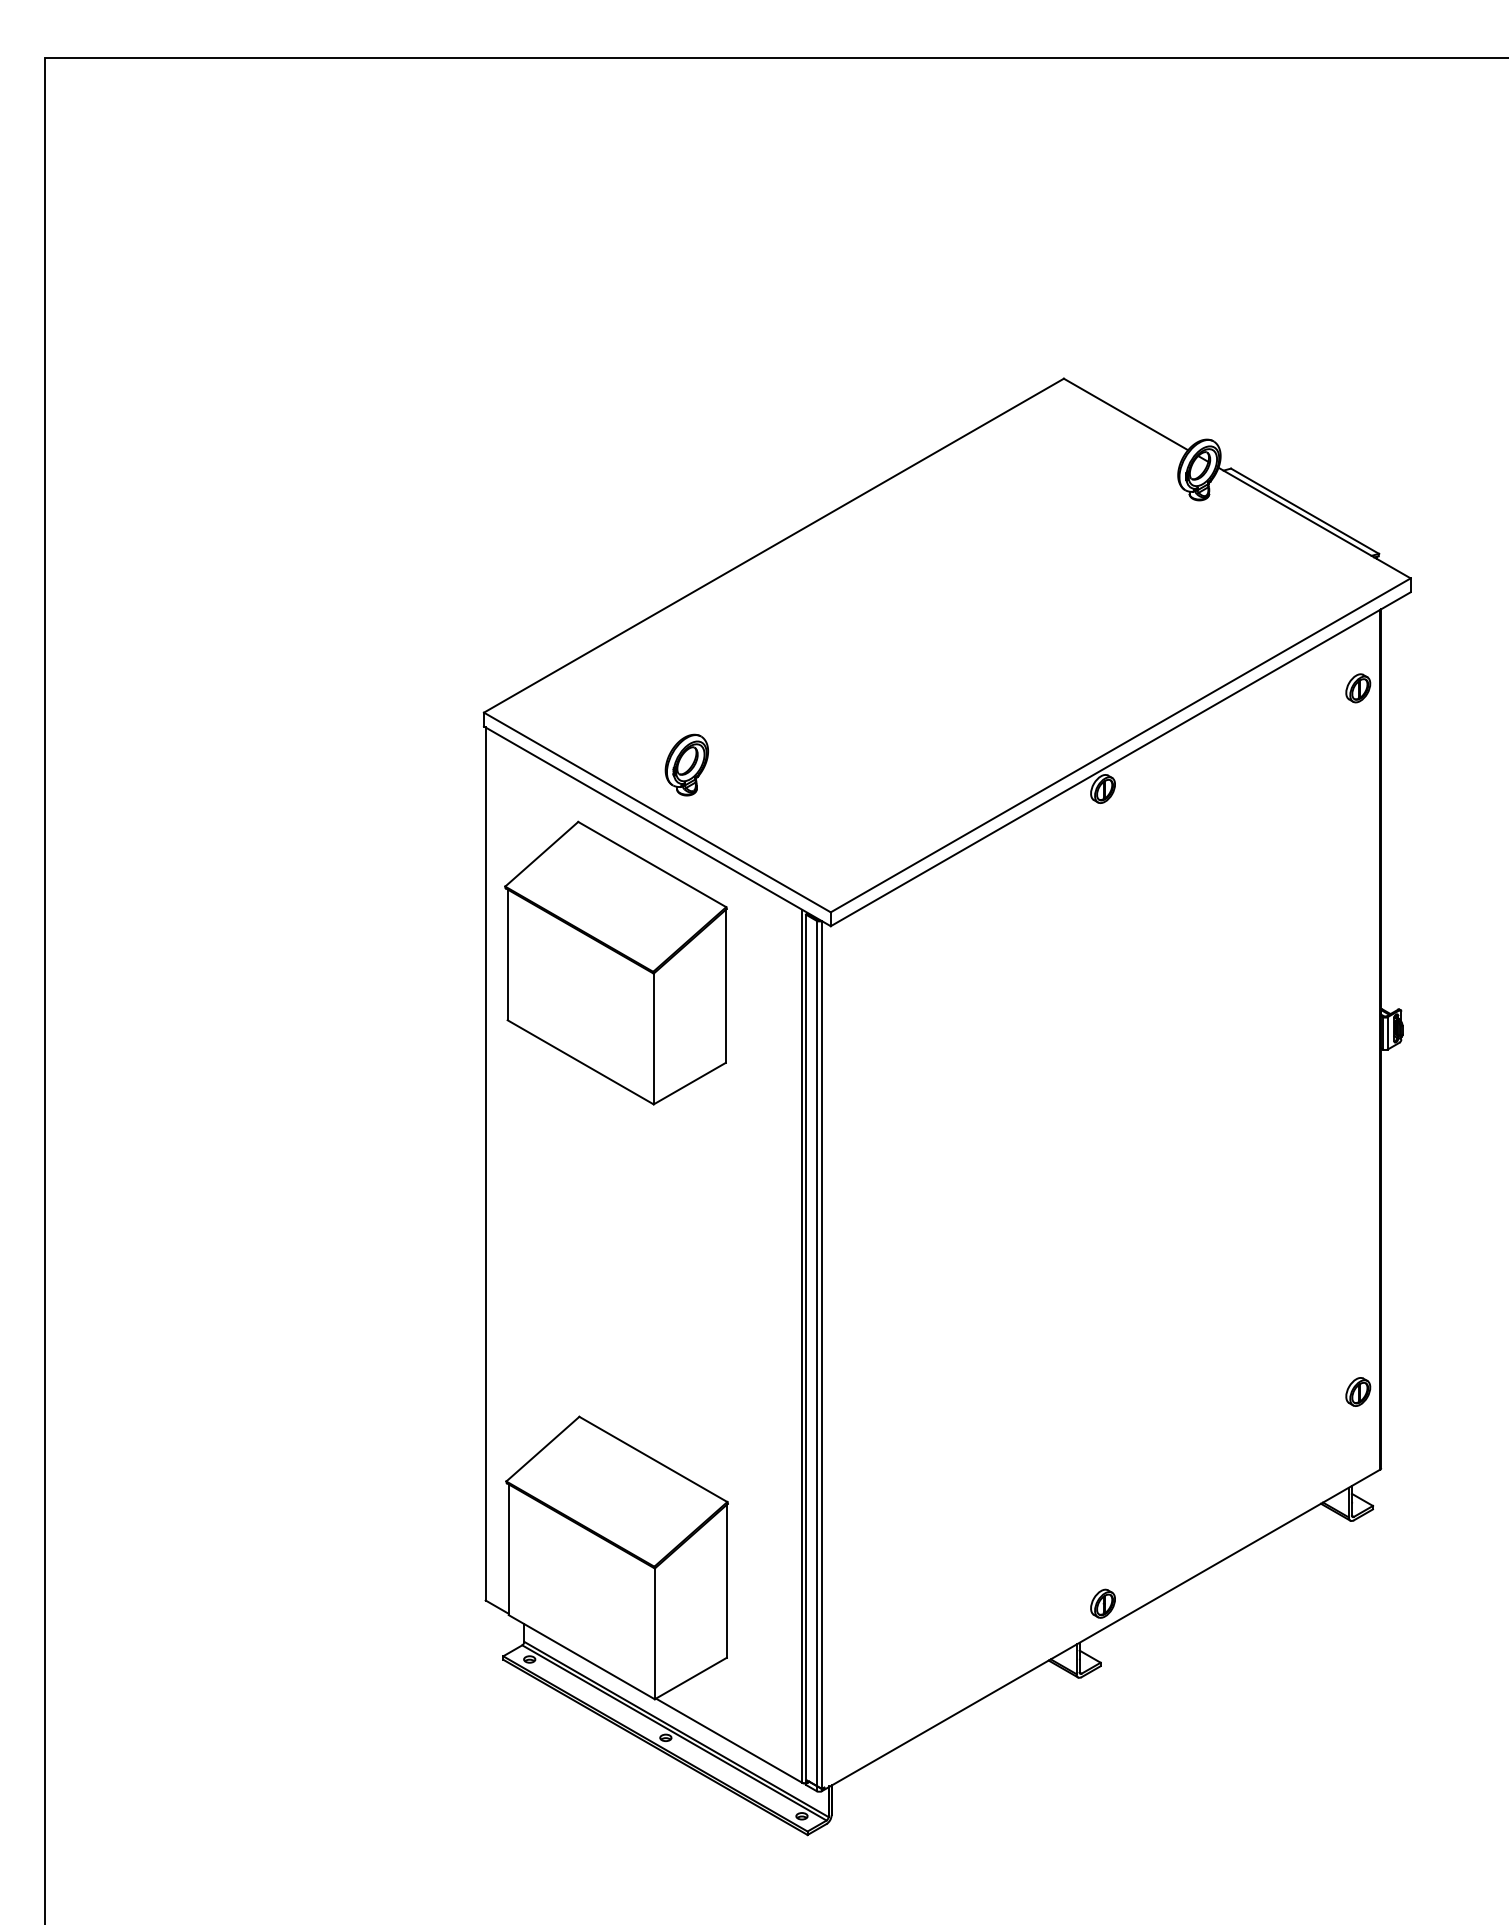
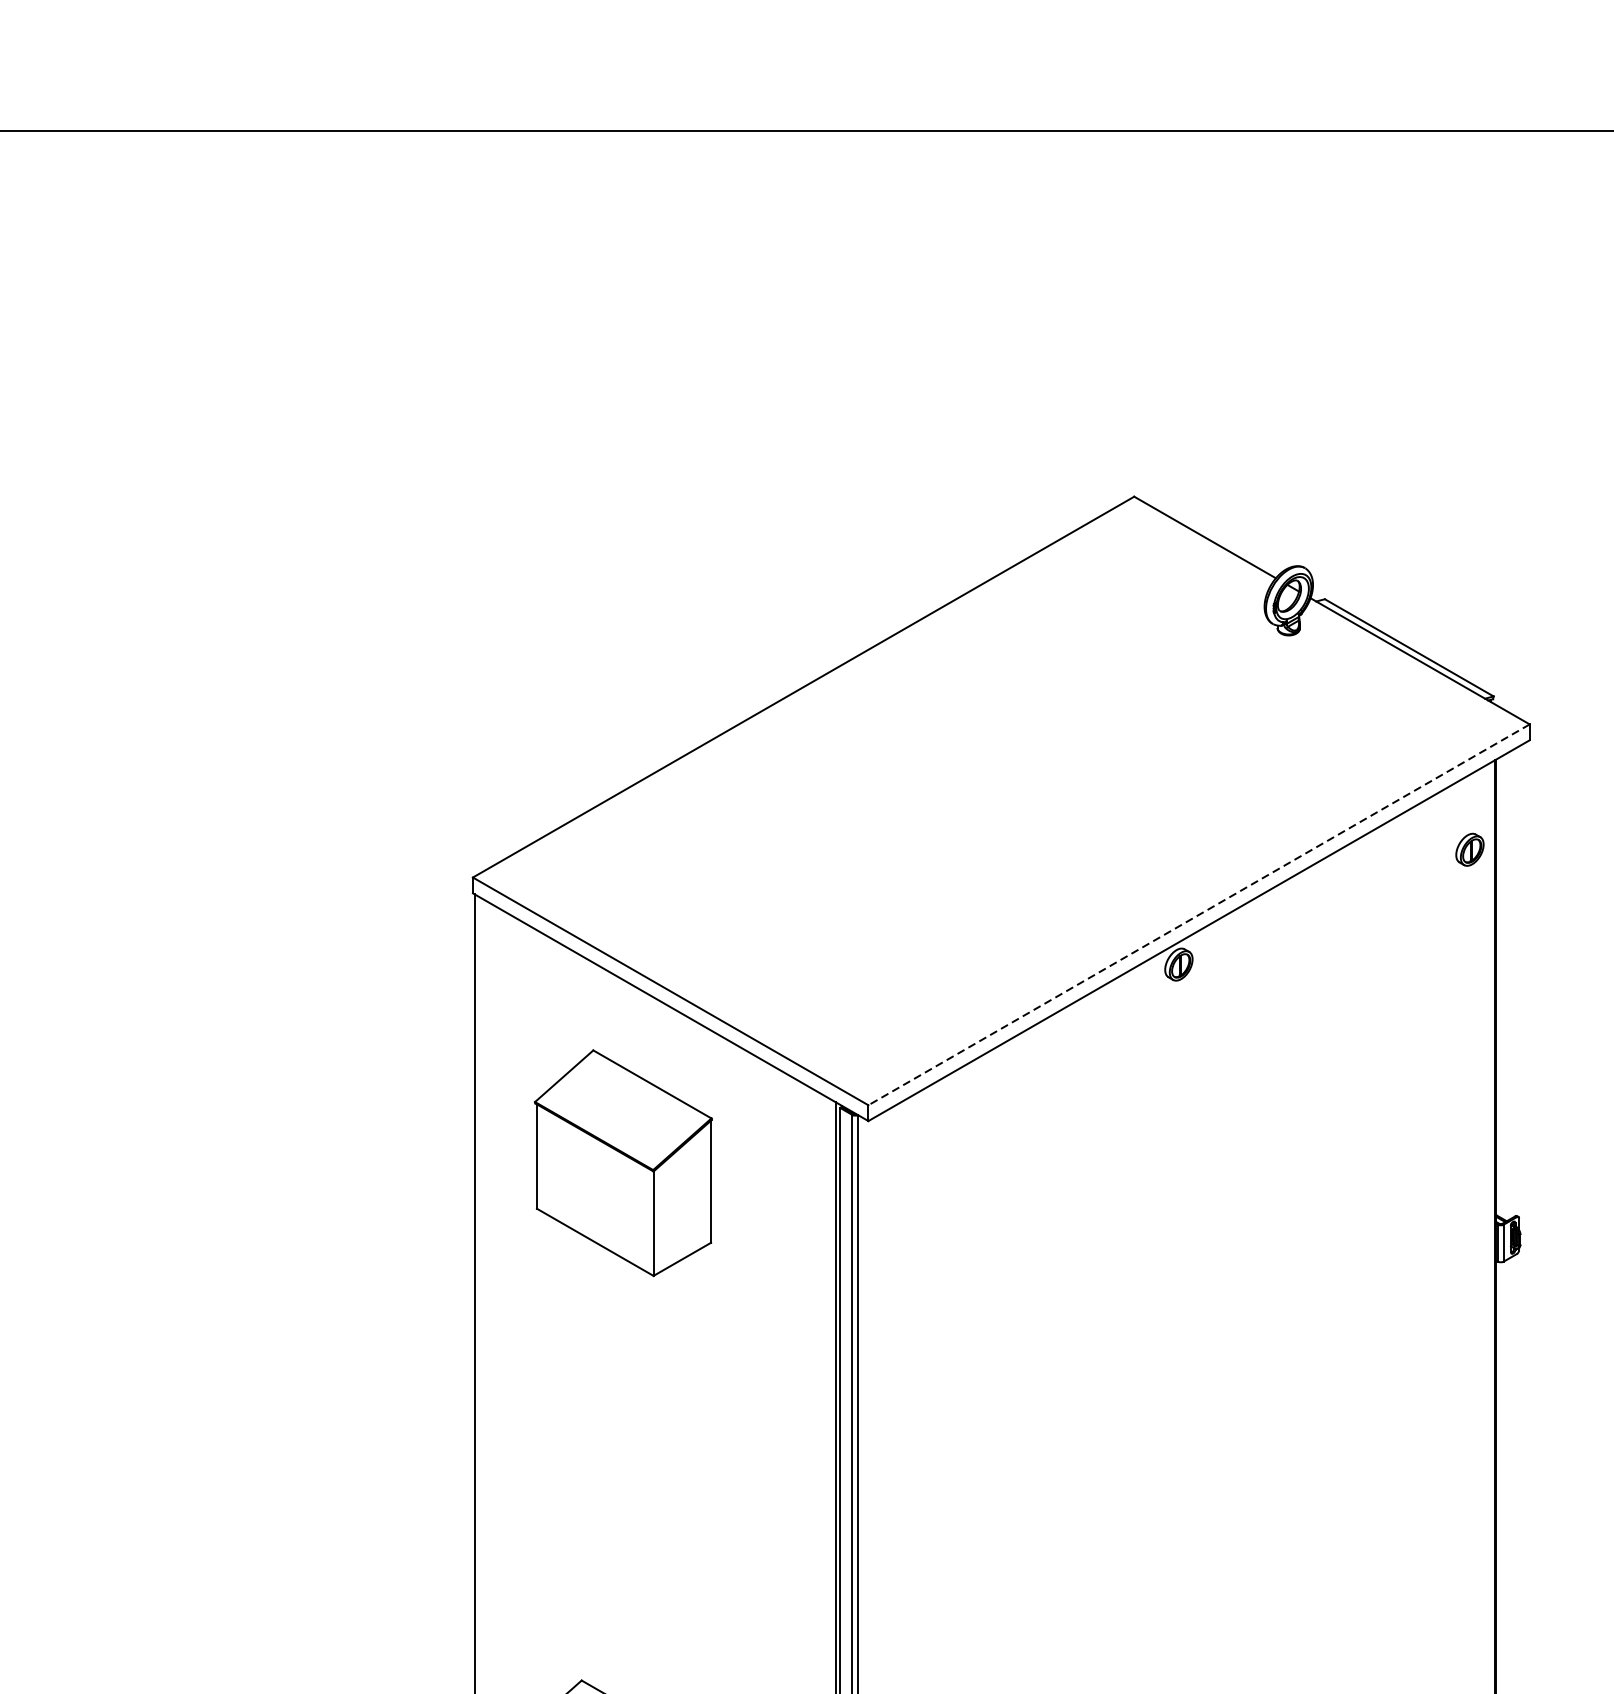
line: (1120, 745) -> (1198, 914), solid -> dashed
part: (686, 764) -> (703, 936), removed
part: (615, 962) -> (622, 1162), size x0.7
part: (1358, 1391) -> (1470, 1651), removed

